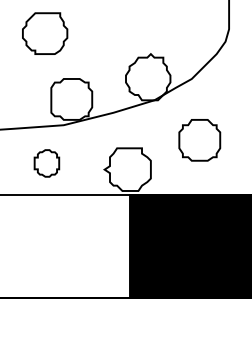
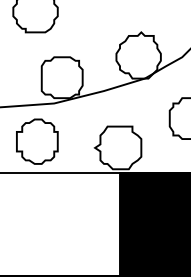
part: (46, 163) -> (36, 141), size x1.67

